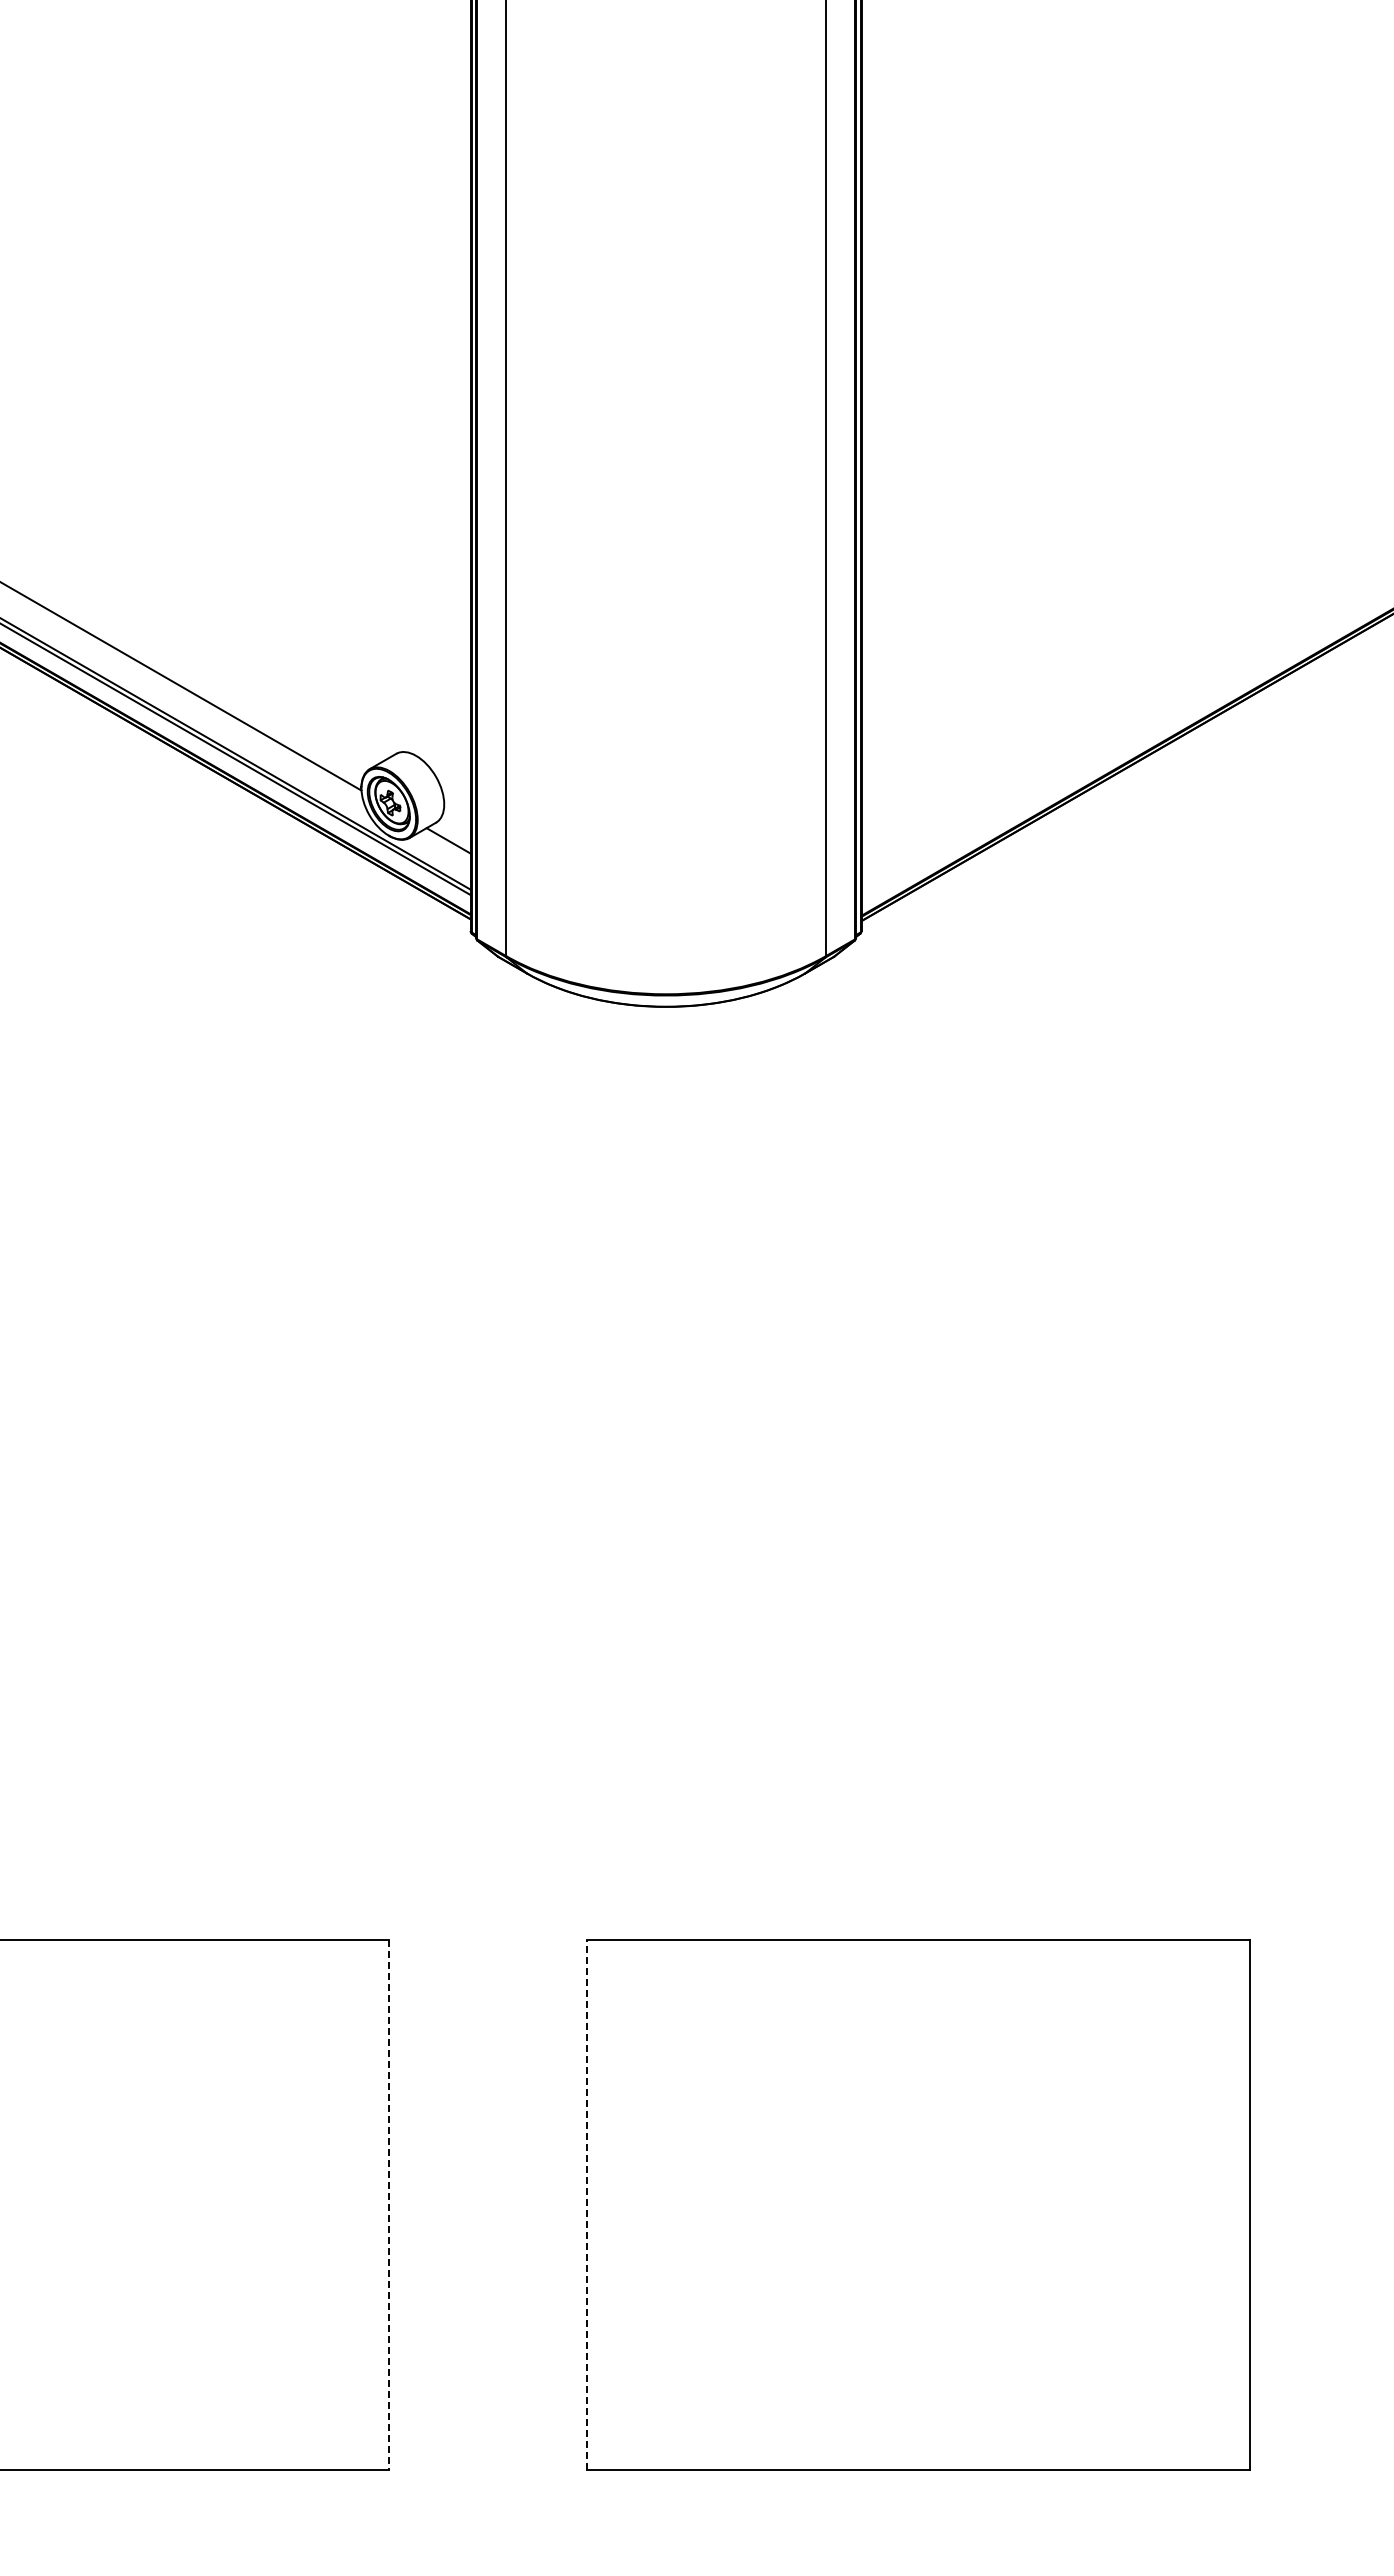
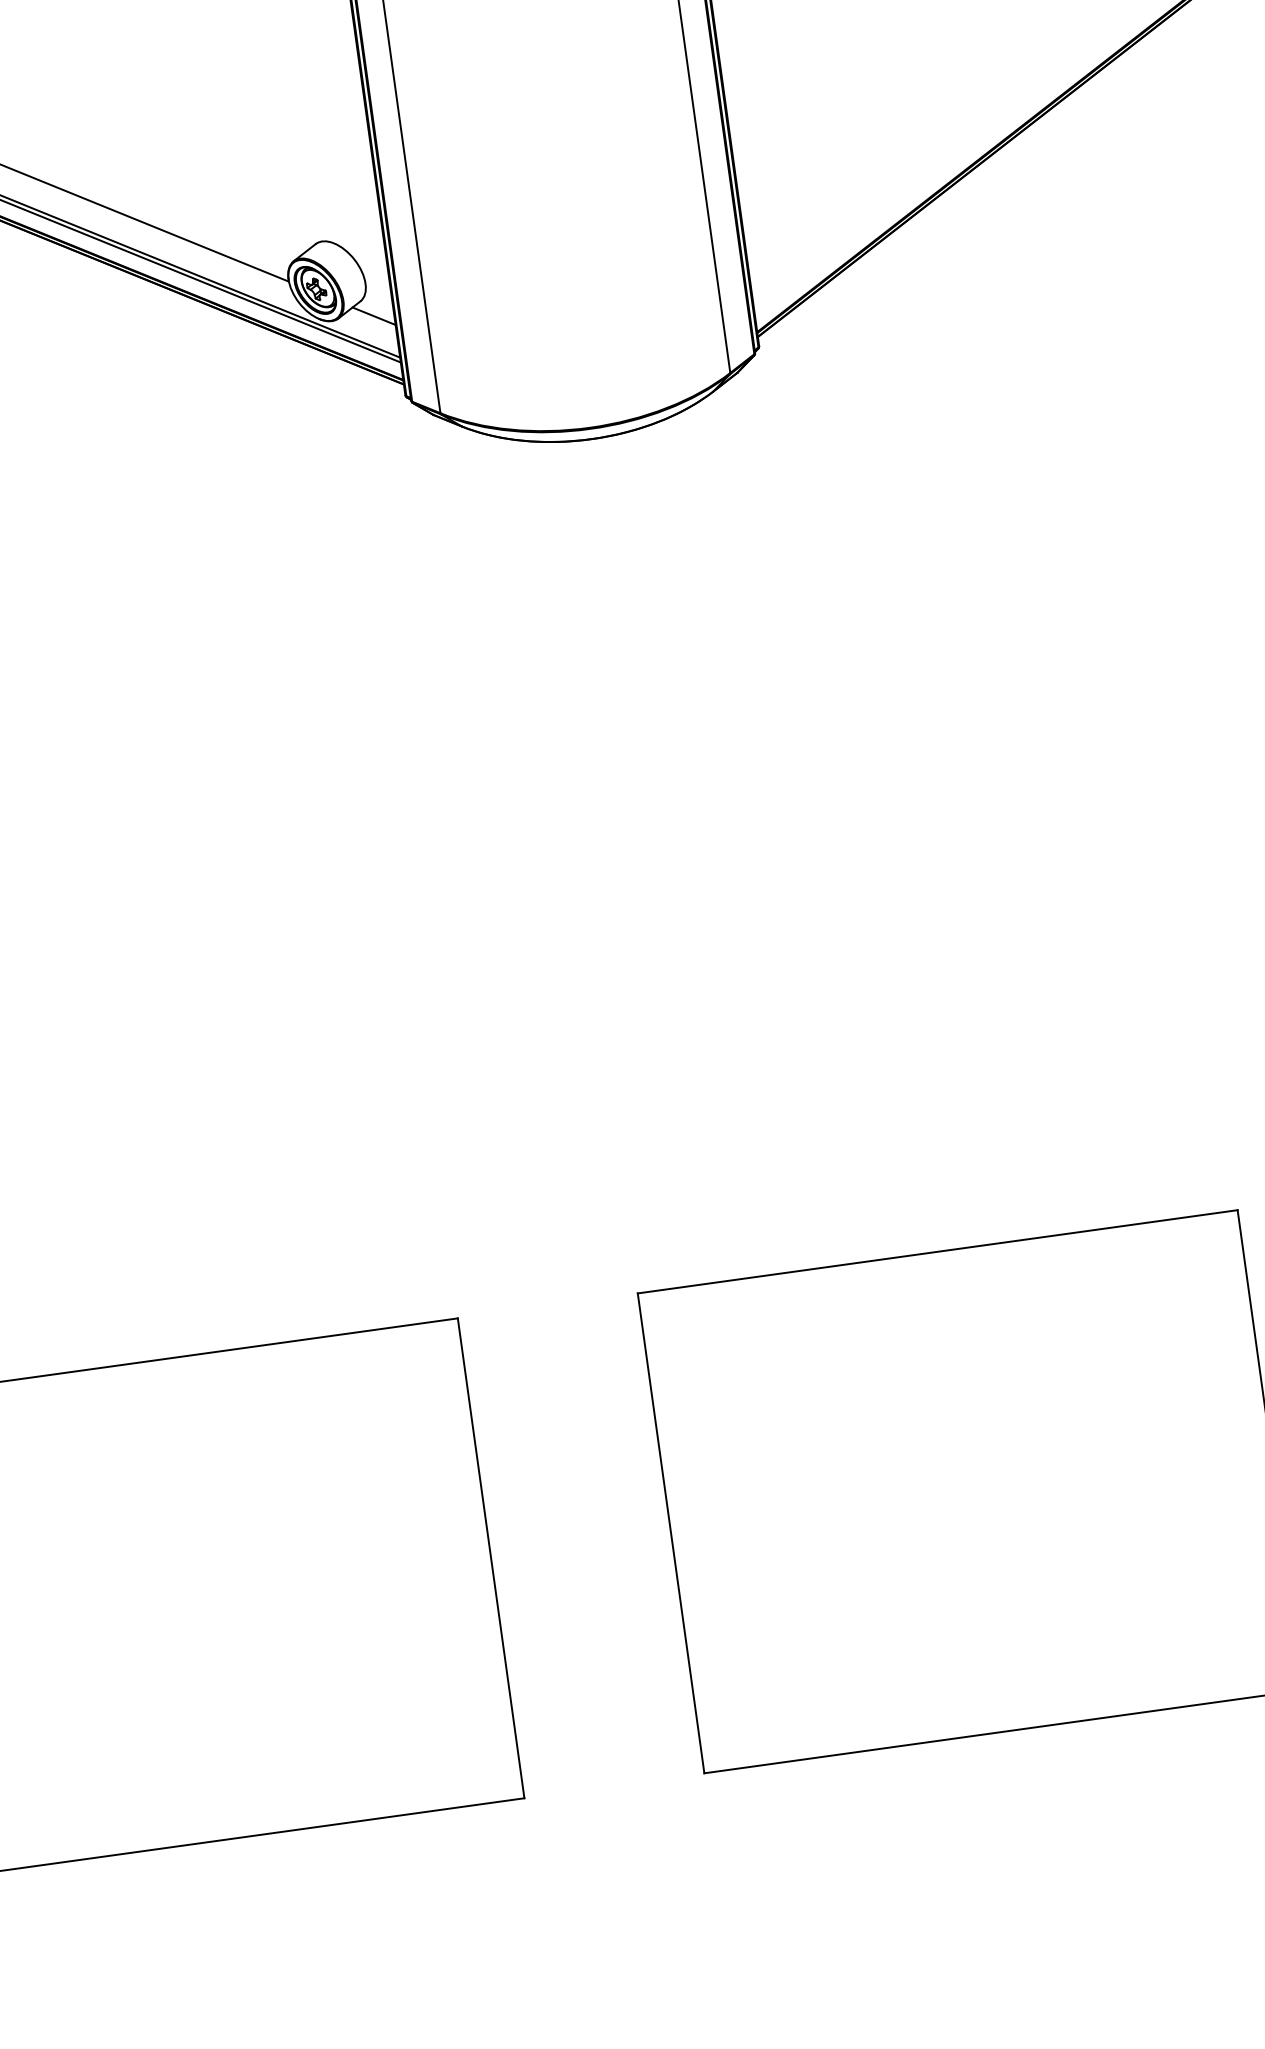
line: (587, 2204) -> (671, 1532), dashed -> solid
line: (388, 2205) -> (491, 1558), dashed -> solid

